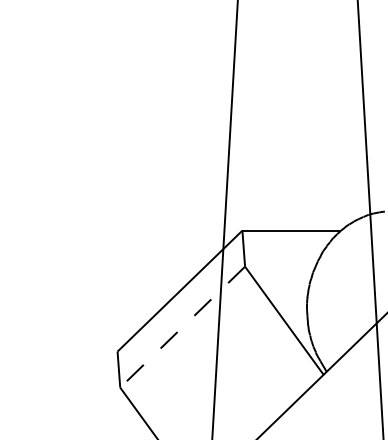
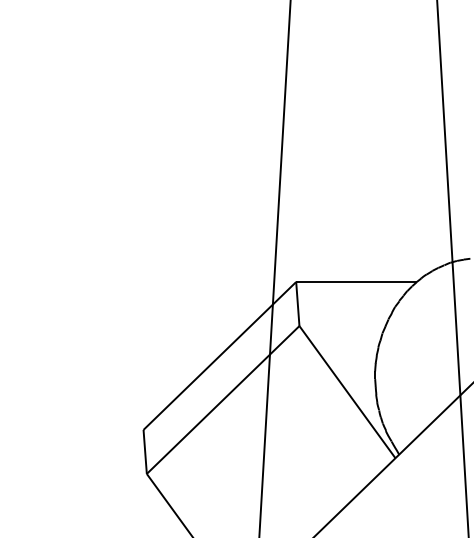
line: (182, 327) -> (222, 400), dashed -> solid

